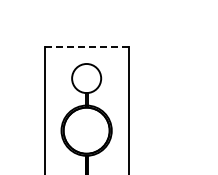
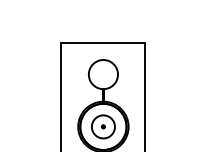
line: (86, 47) -> (103, 43), dashed -> solid
part: (86, 130) -> (103, 126), added

